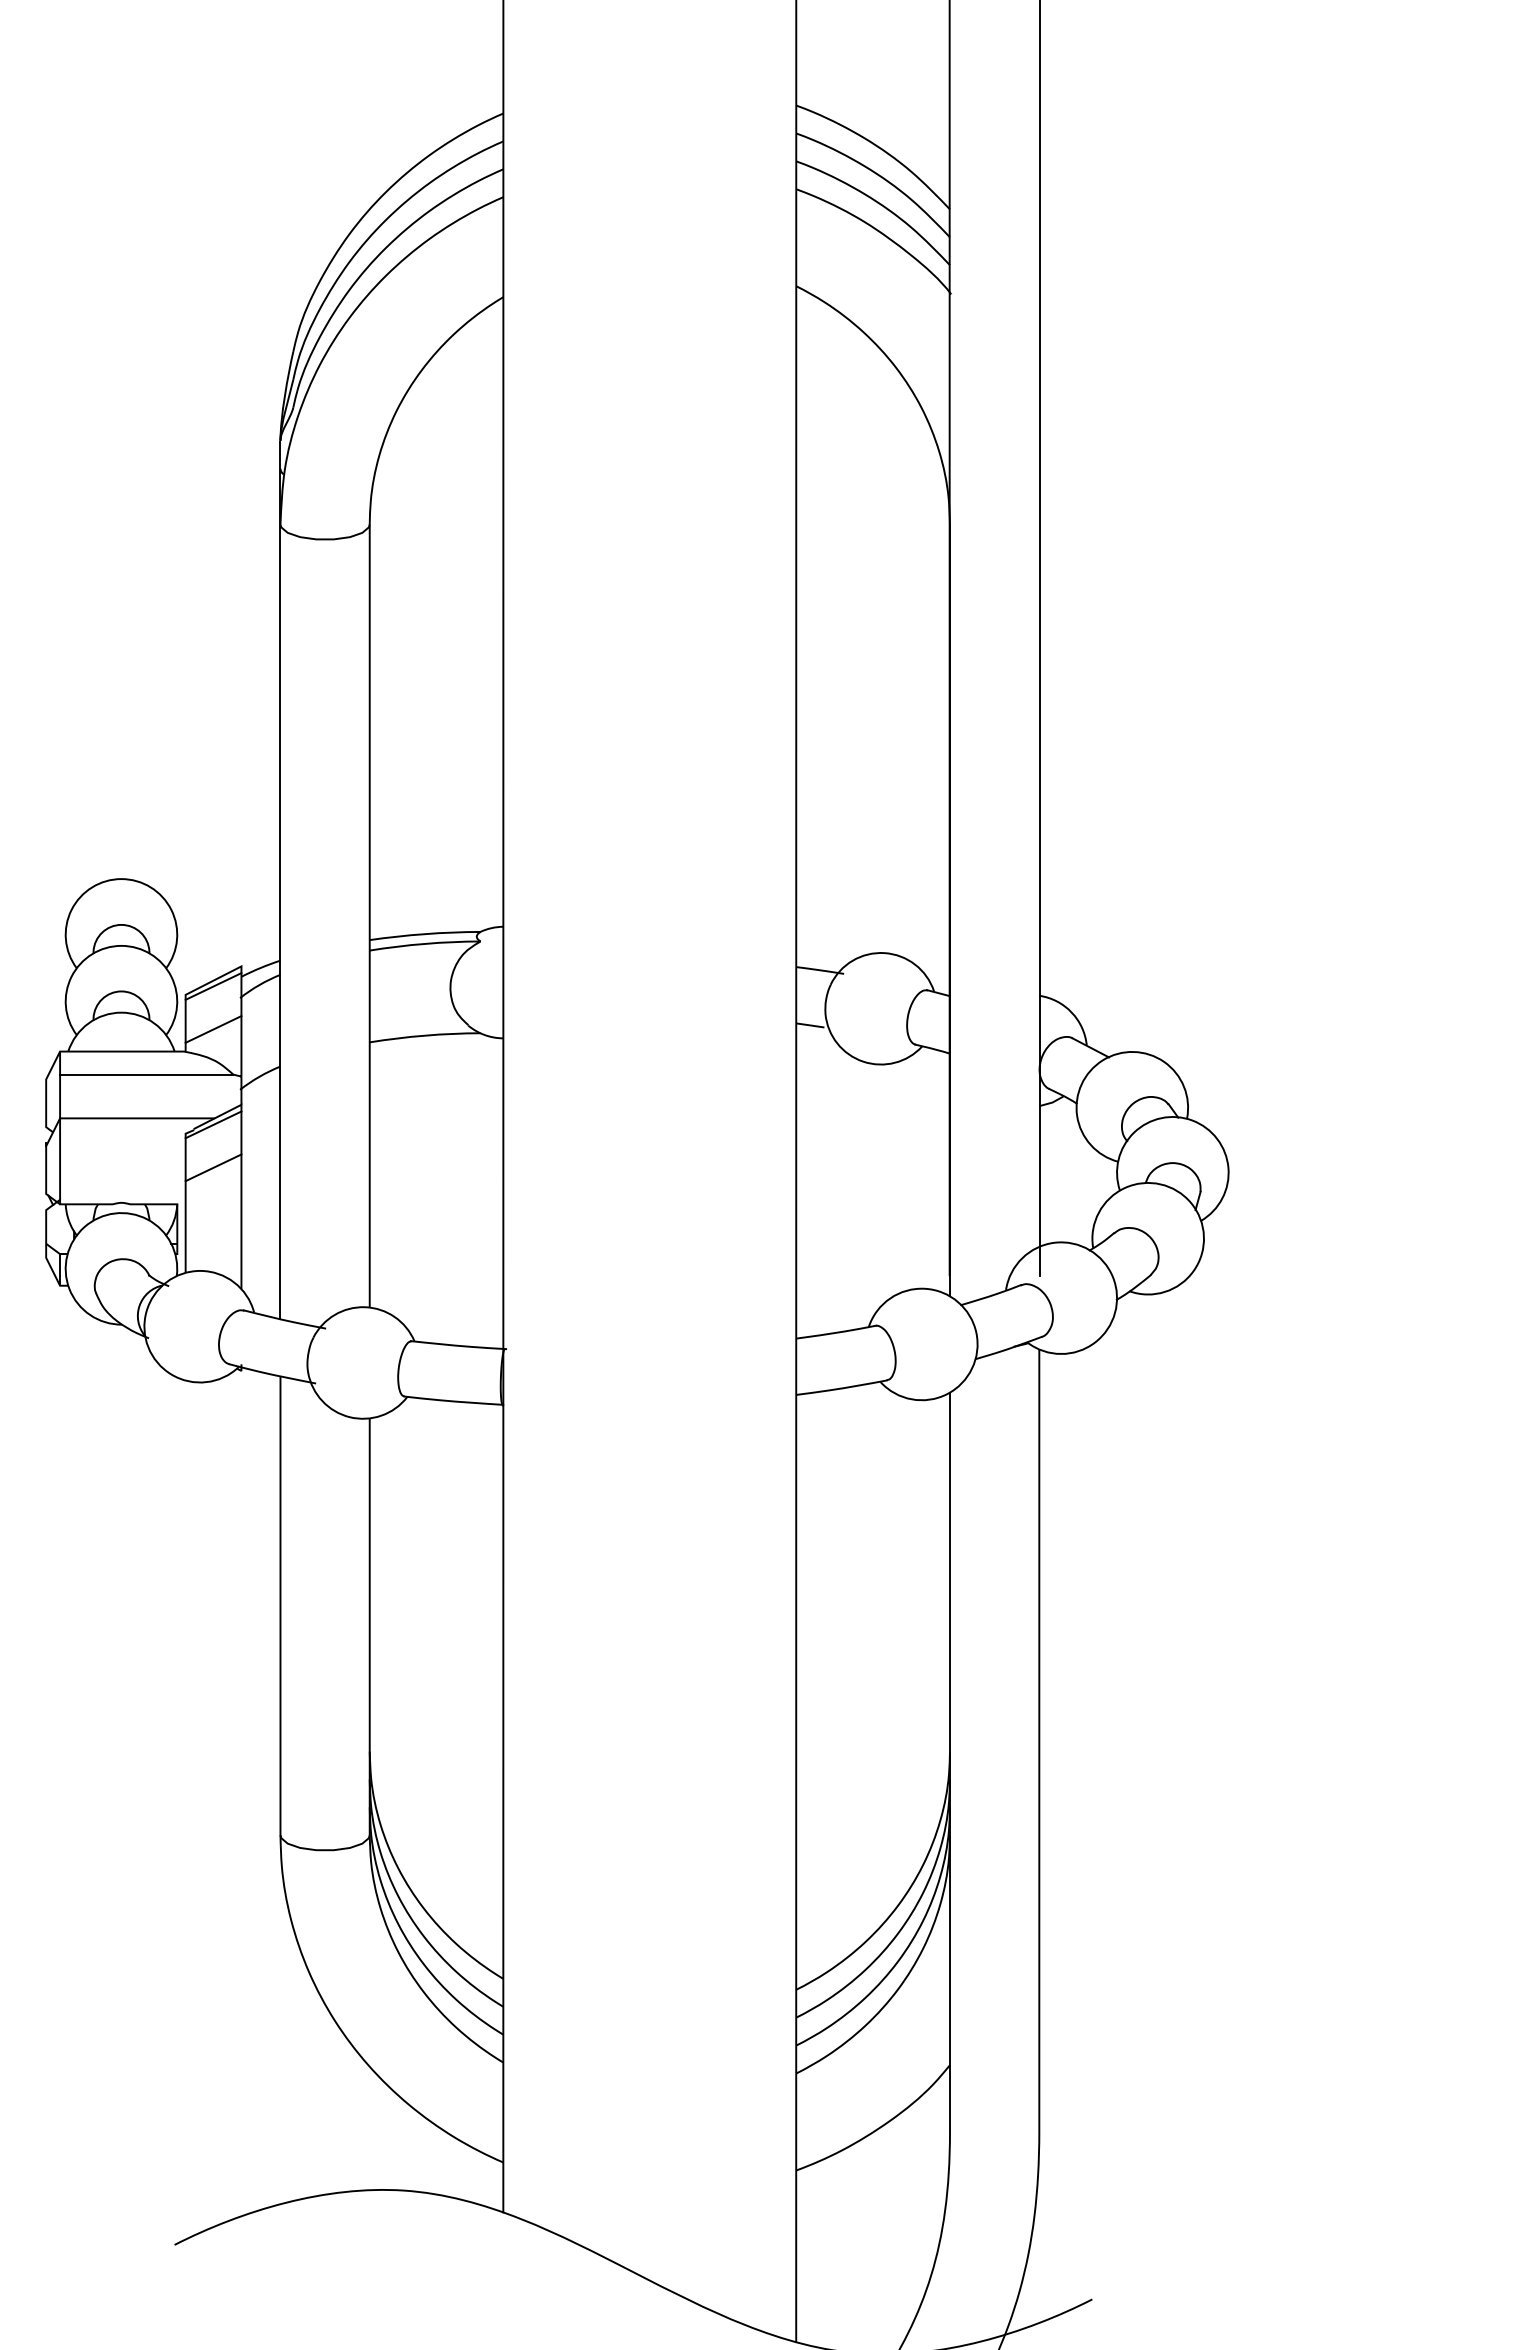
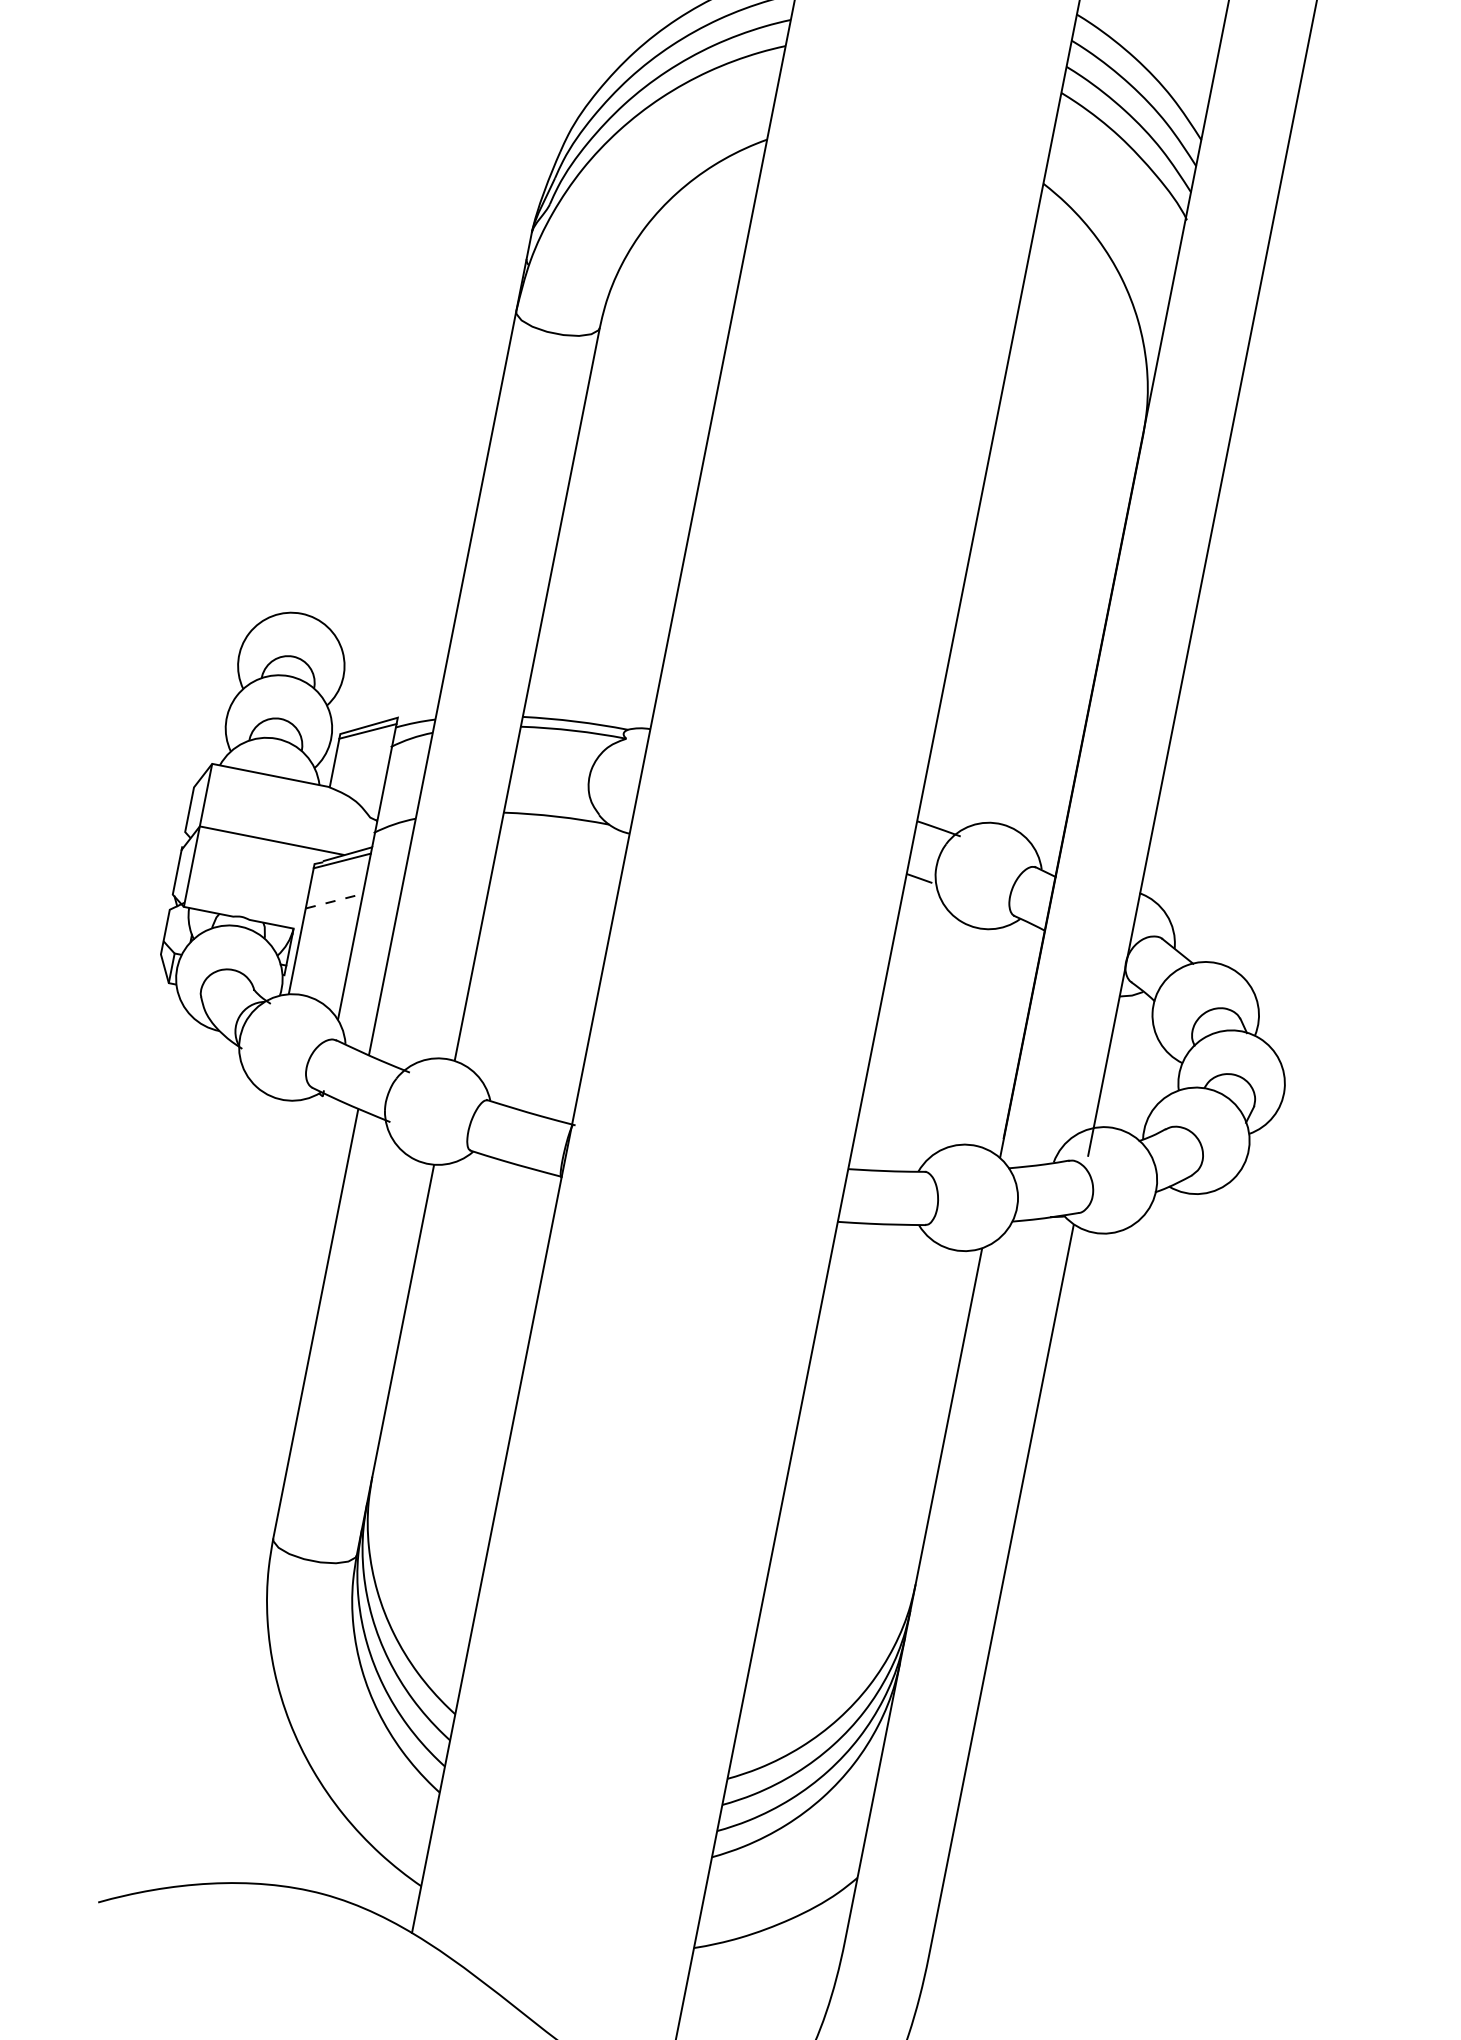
line: (213, 1029) -> (359, 771), removed
line: (146, 1074) -> (288, 801), removed
line: (213, 1167) -> (334, 900), solid -> dashed

